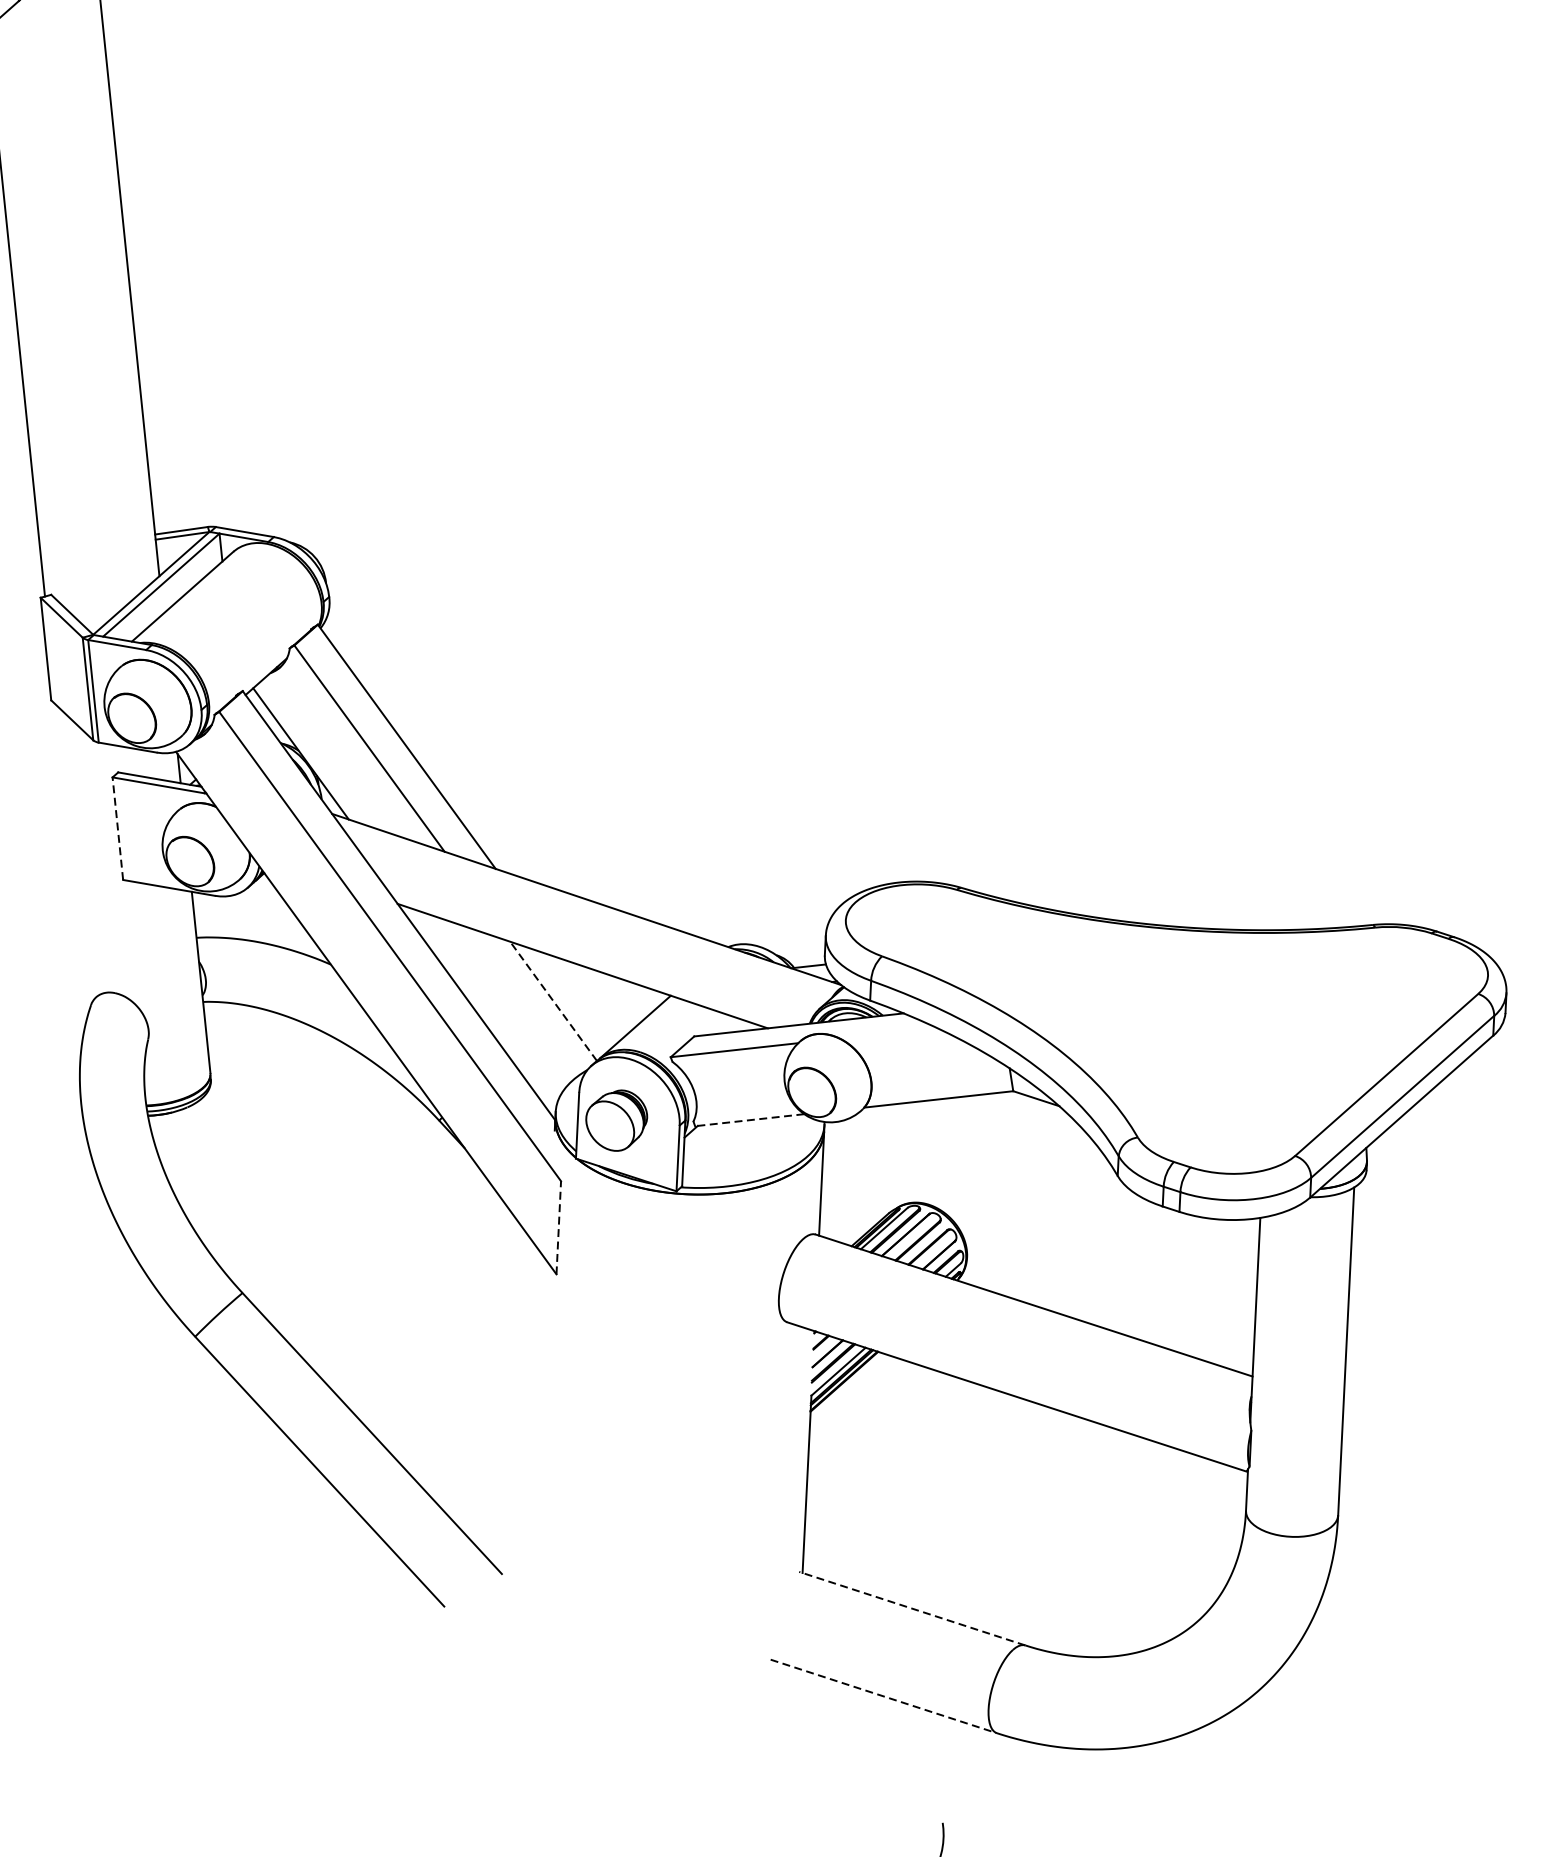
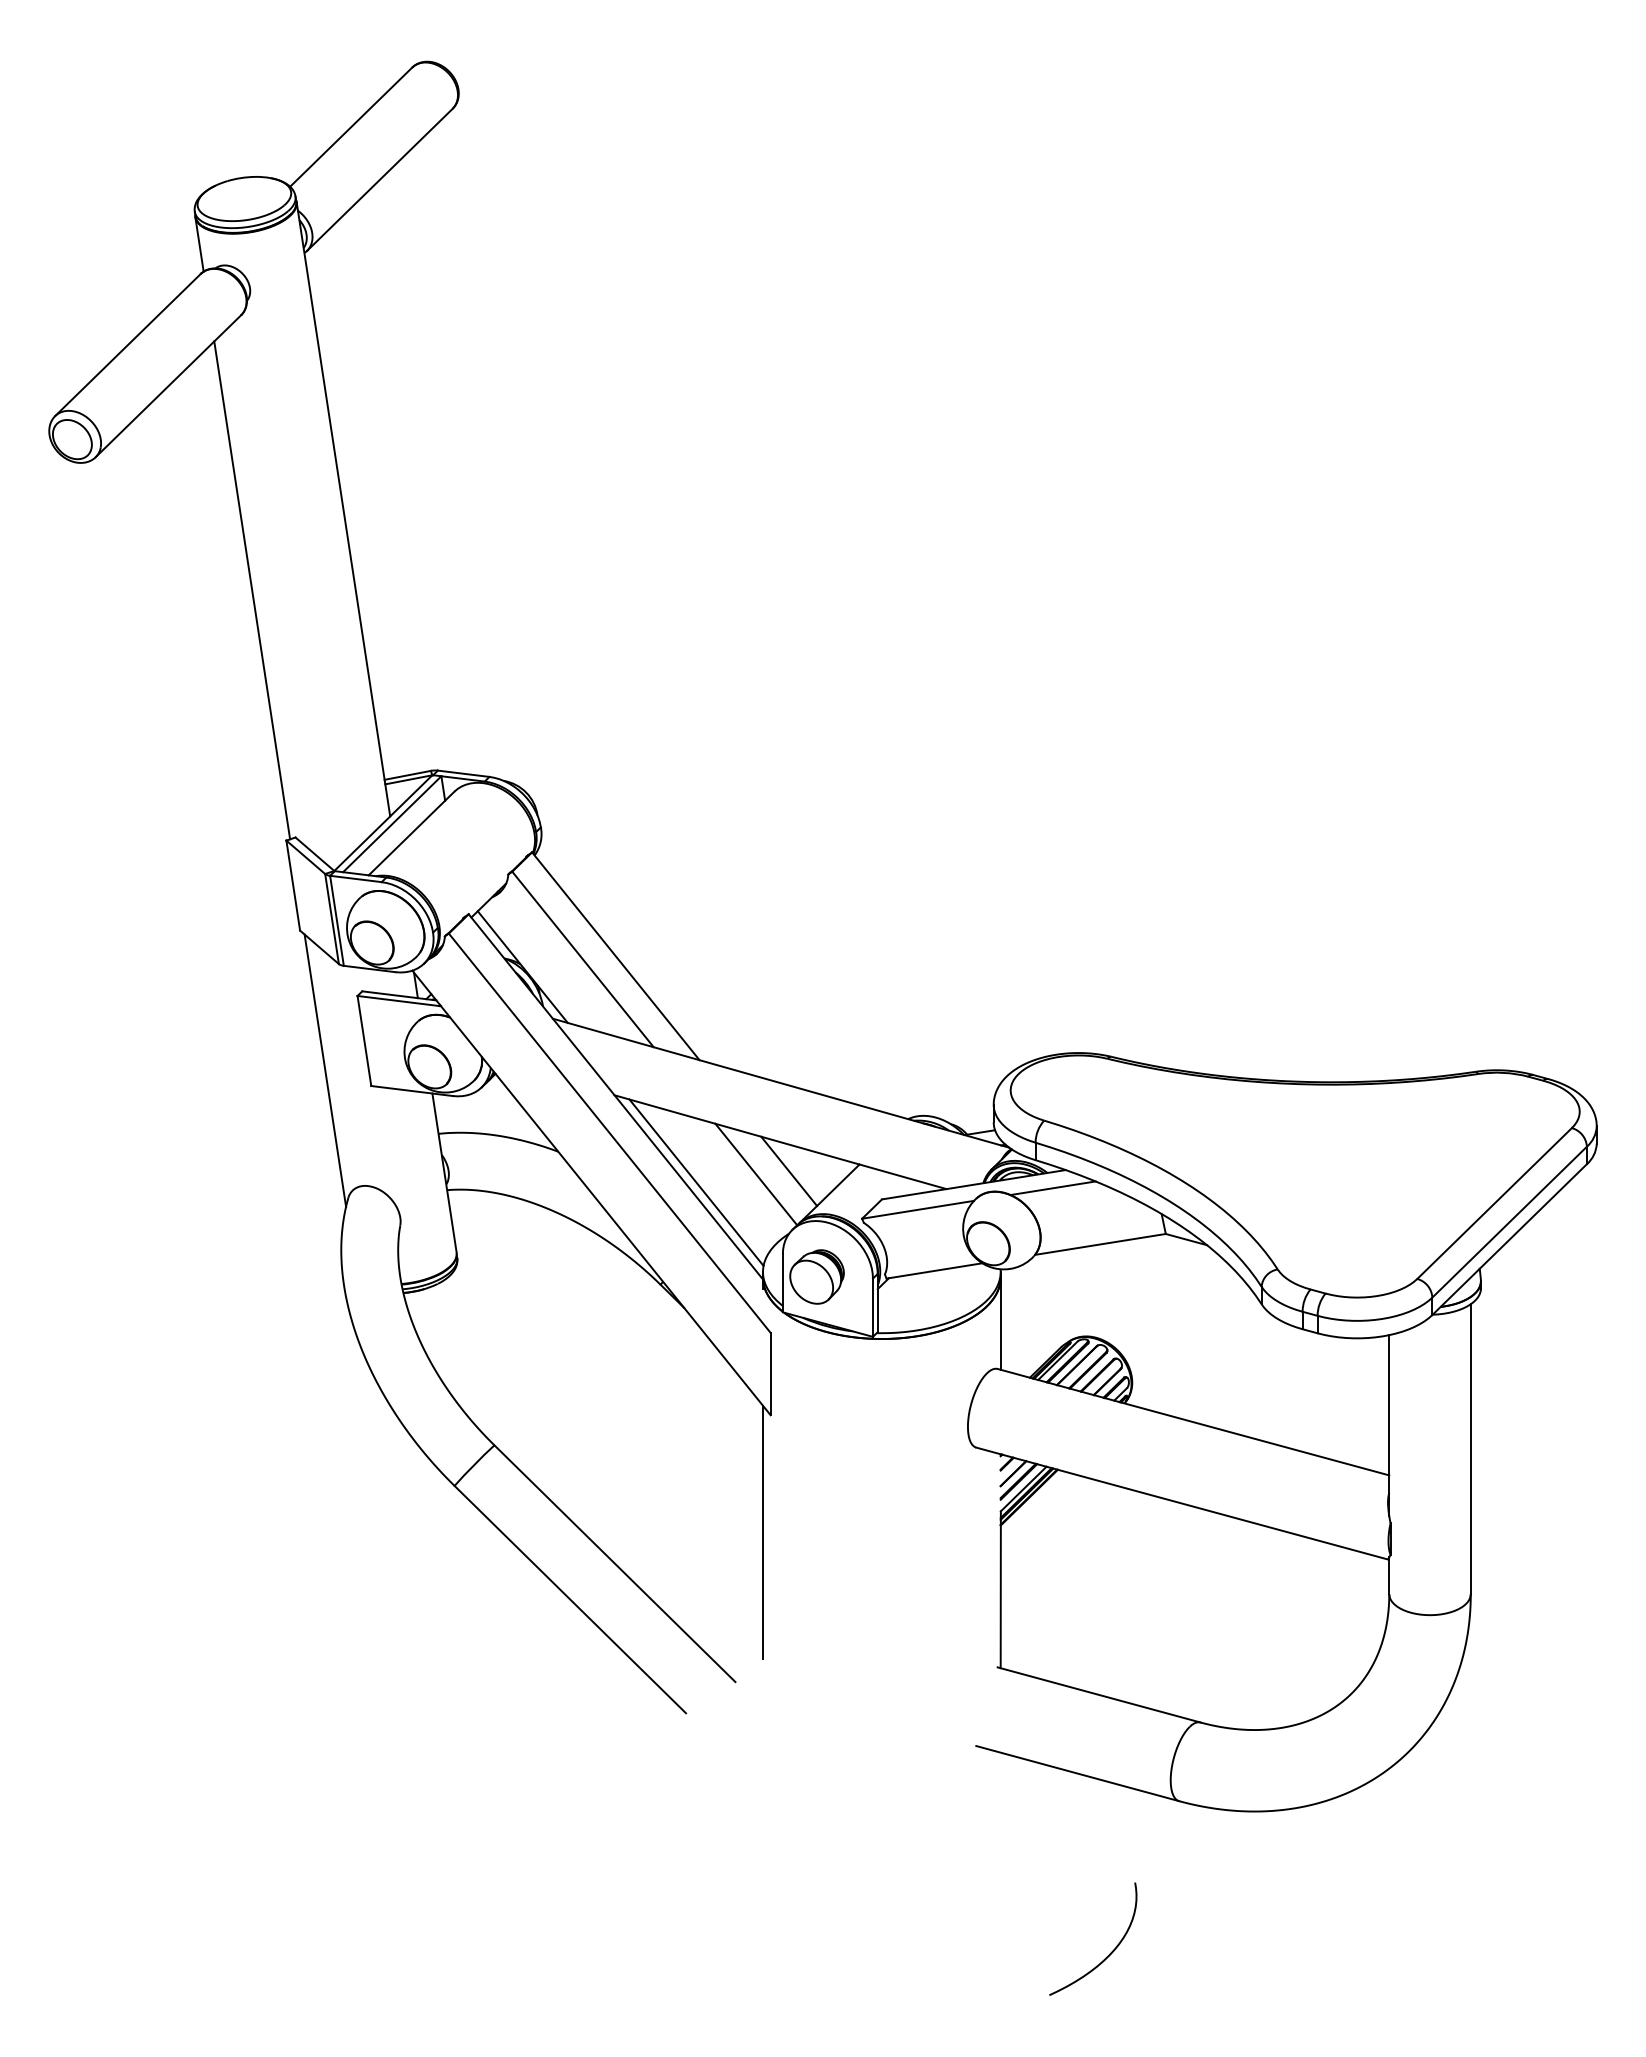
line: (117, 829) -> (364, 1041), dashed -> solid
line: (72, 859) -> (325, 1070), added
line: (591, 999) -> (789, 1171), added
line: (552, 1001) -> (755, 1174), dashed -> solid
line: (485, 1007) -> (696, 1182), added
line: (887, 1033) -> (1052, 1188), added
line: (749, 1119) -> (934, 1270), dashed -> solid
line: (558, 1227) -> (770, 1373), dashed -> solid
line: (540, 1405) -> (762, 1531), added
line: (911, 1608) -> (1098, 1694), dashed -> solid
line: (884, 1696) -> (1078, 1773), dashed -> solid

